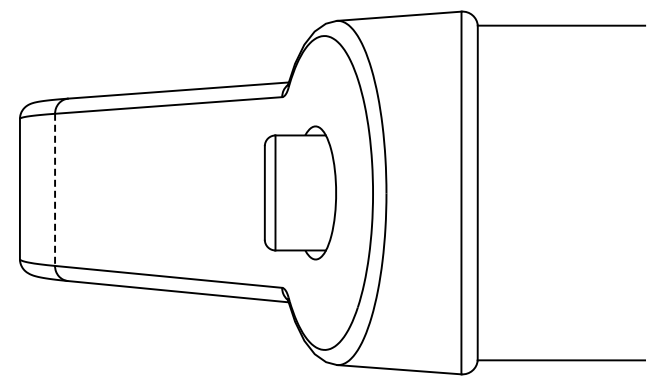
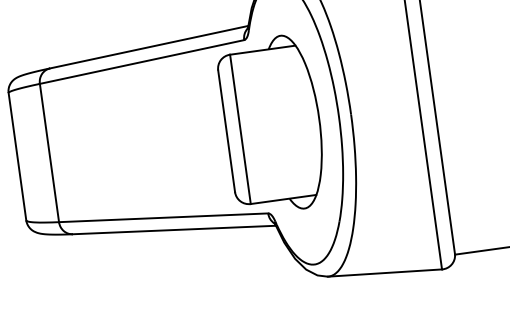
line: (55, 190) -> (49, 153), dashed -> solid
part: (300, 192) -> (272, 124), size x1.43

